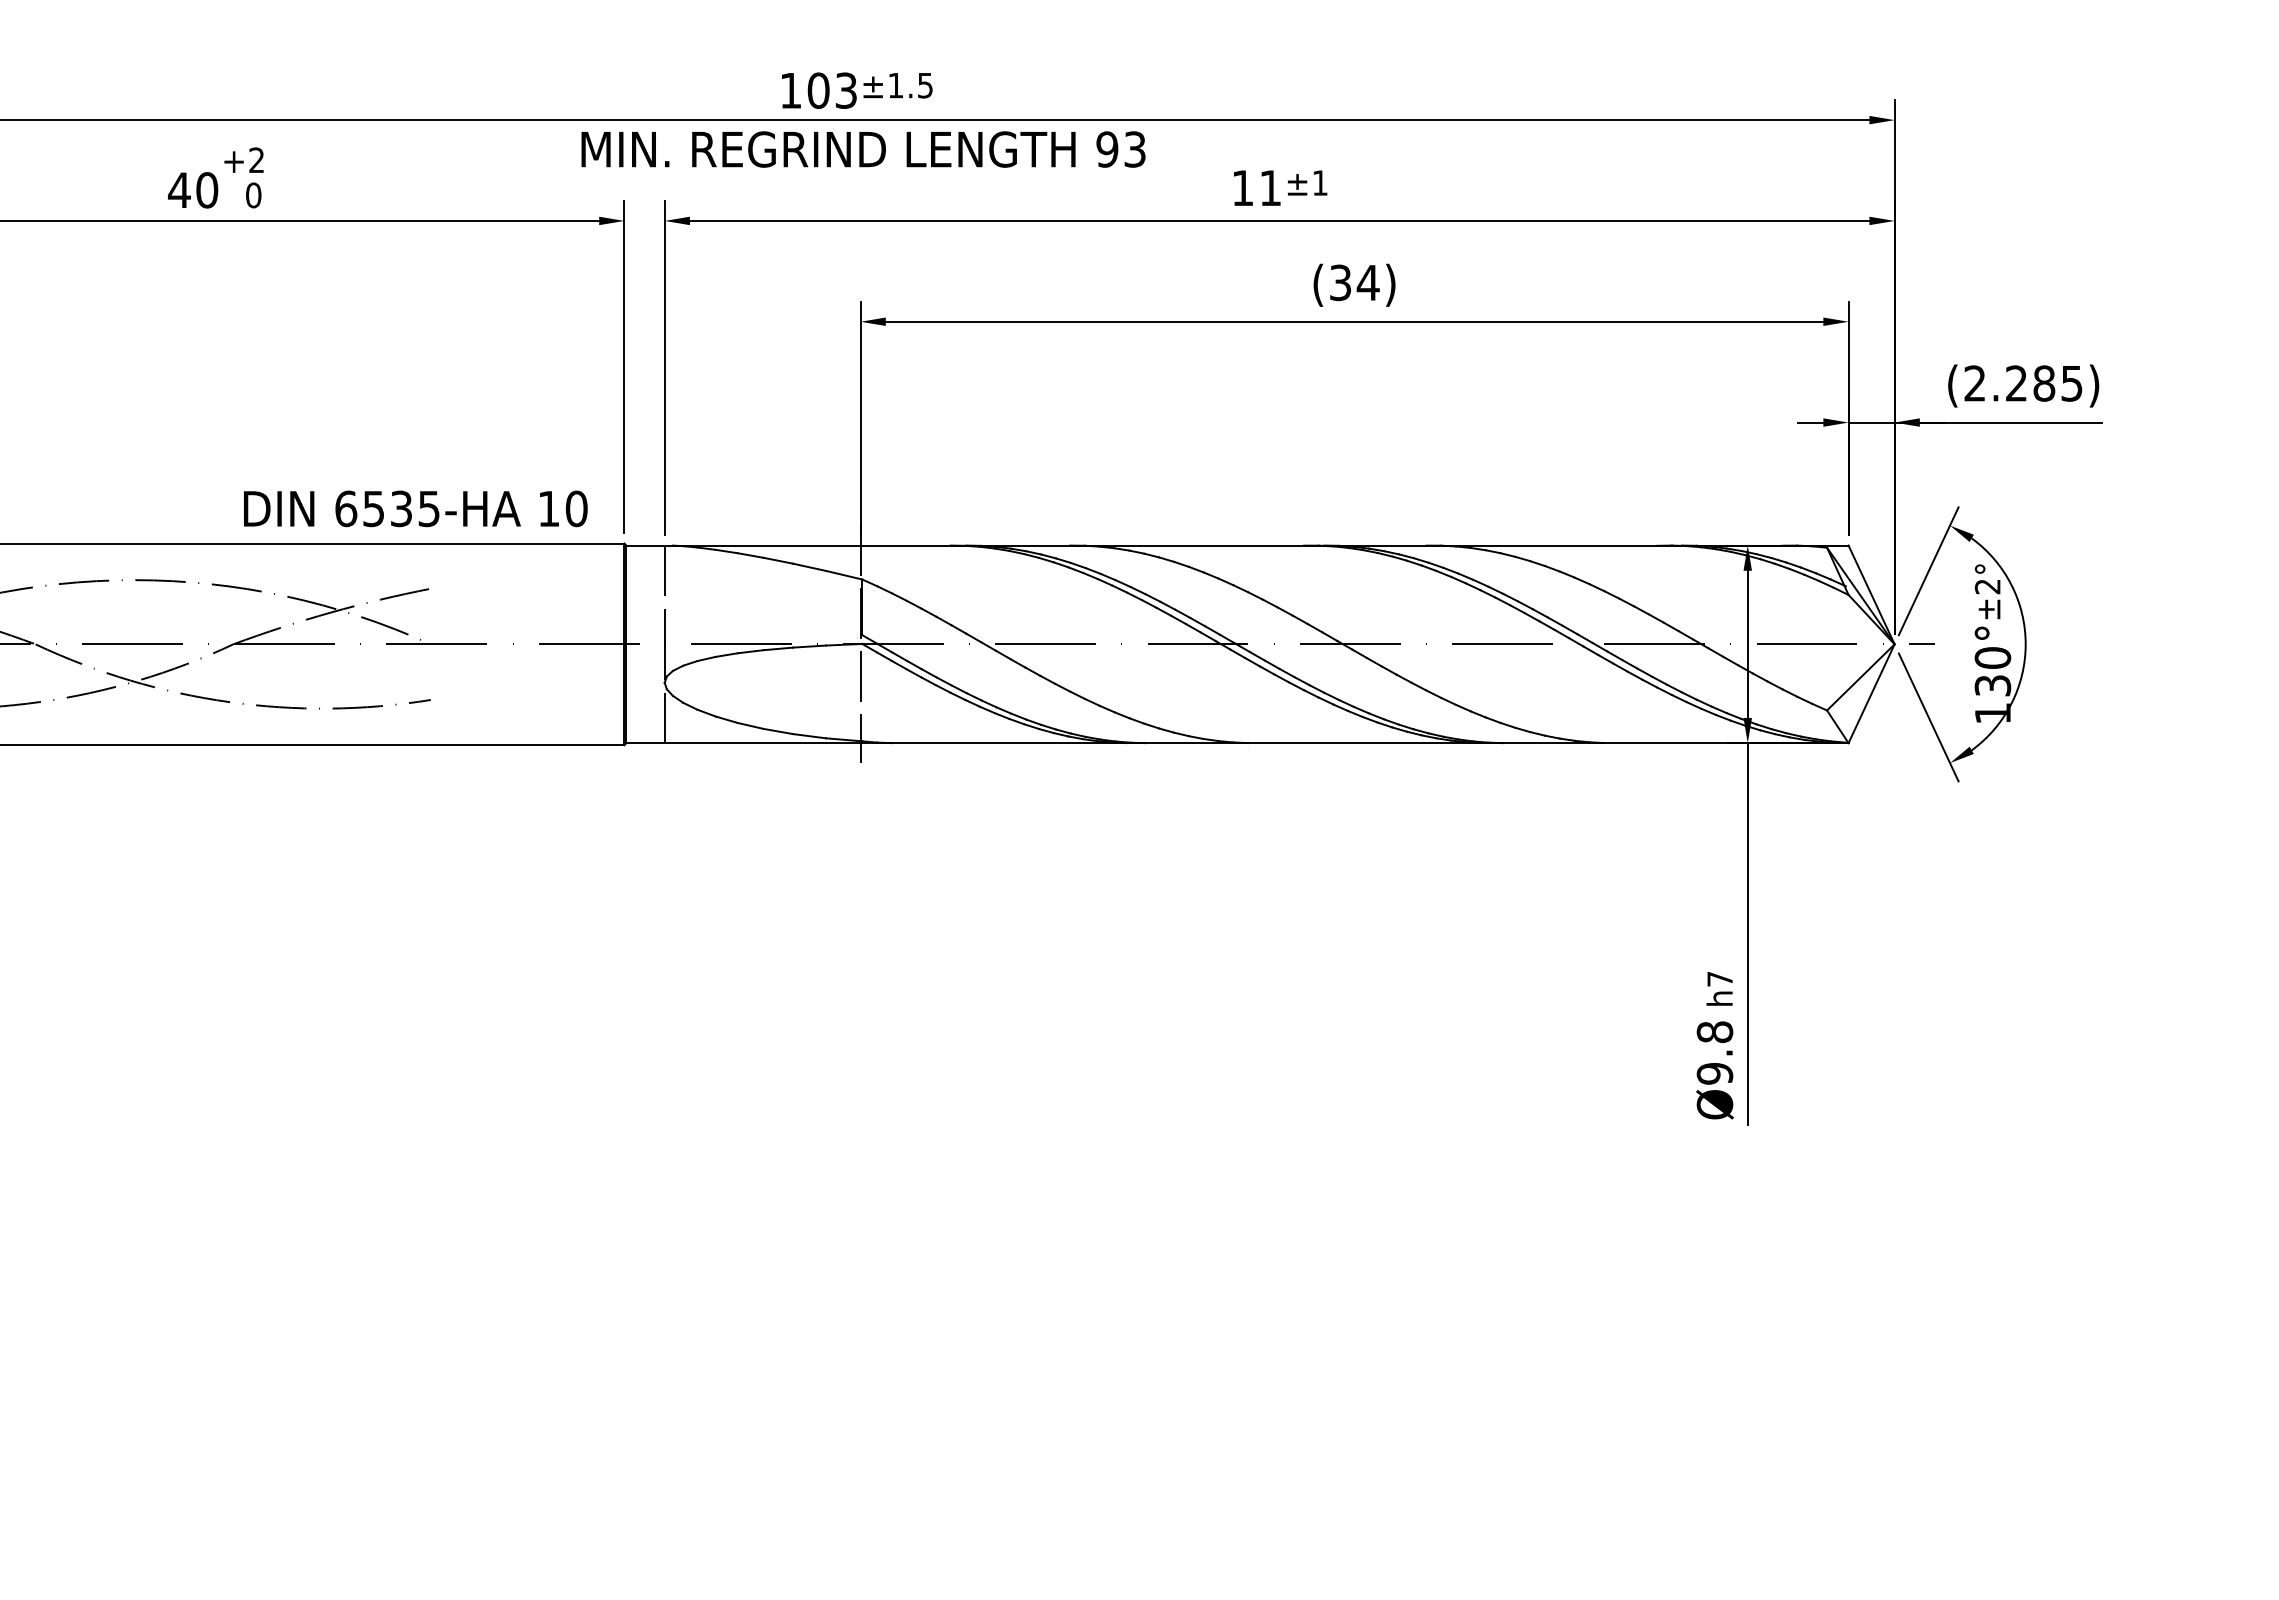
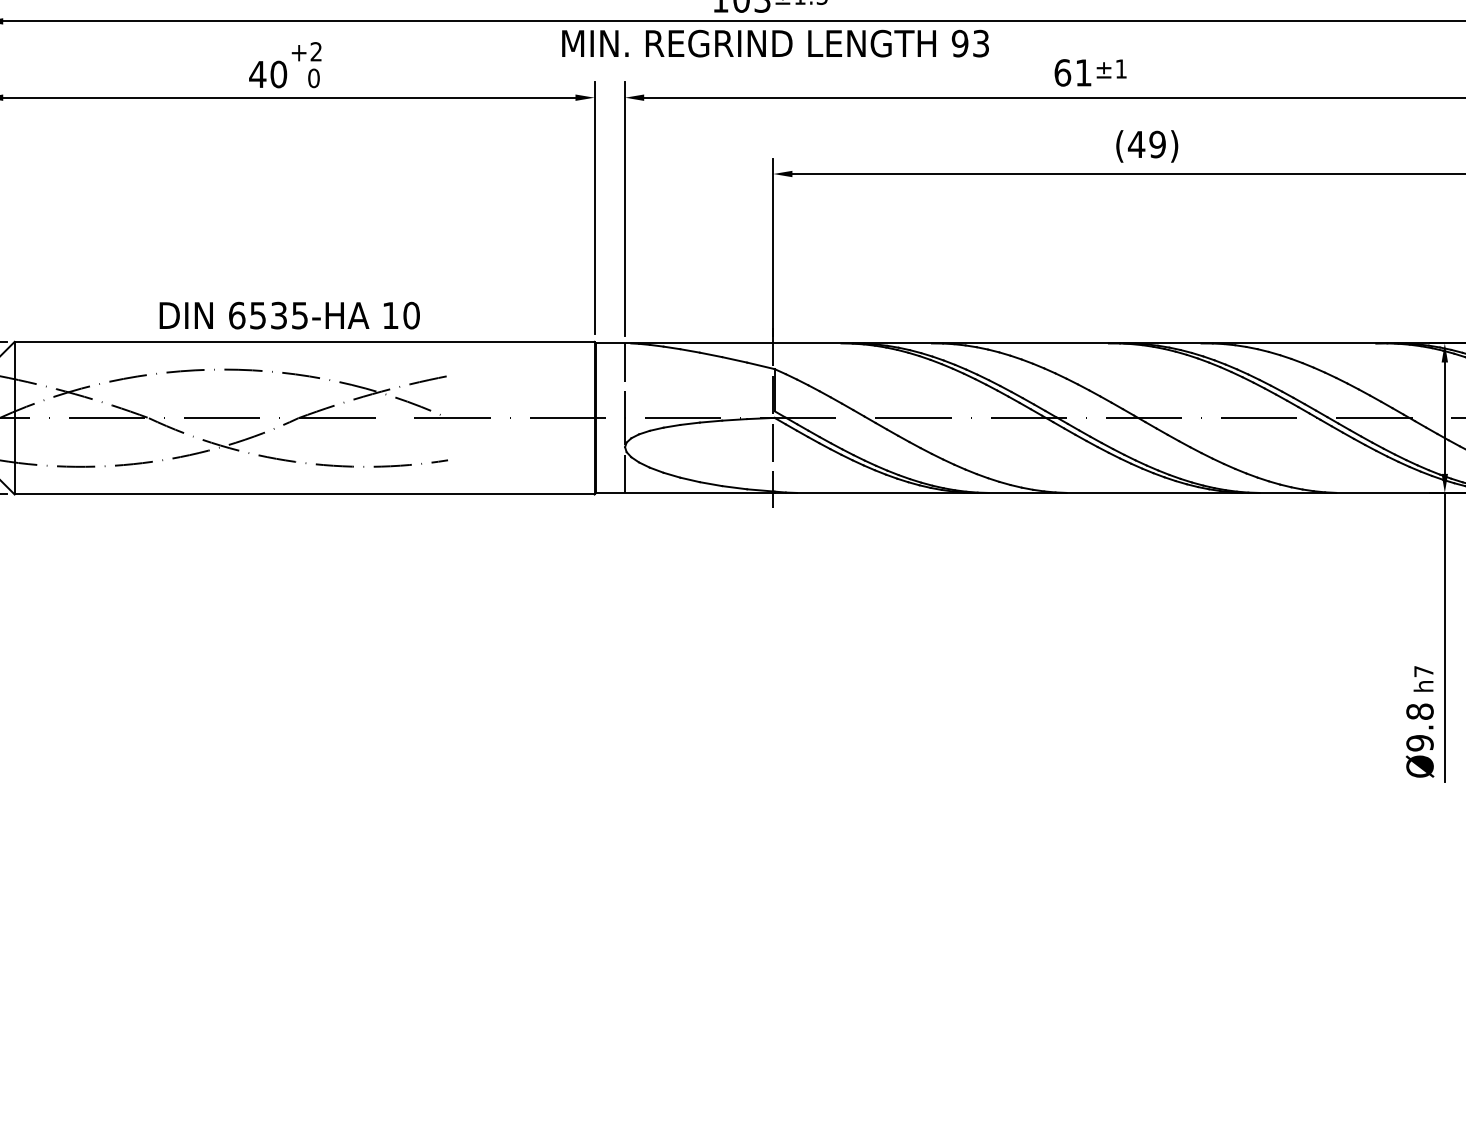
text: (1243, 188) -> (1063, 73), 11 -> 61
text: (1354, 282) -> (1147, 144), (34) -> (49)
text: (415, 508) -> (289, 315), moved

